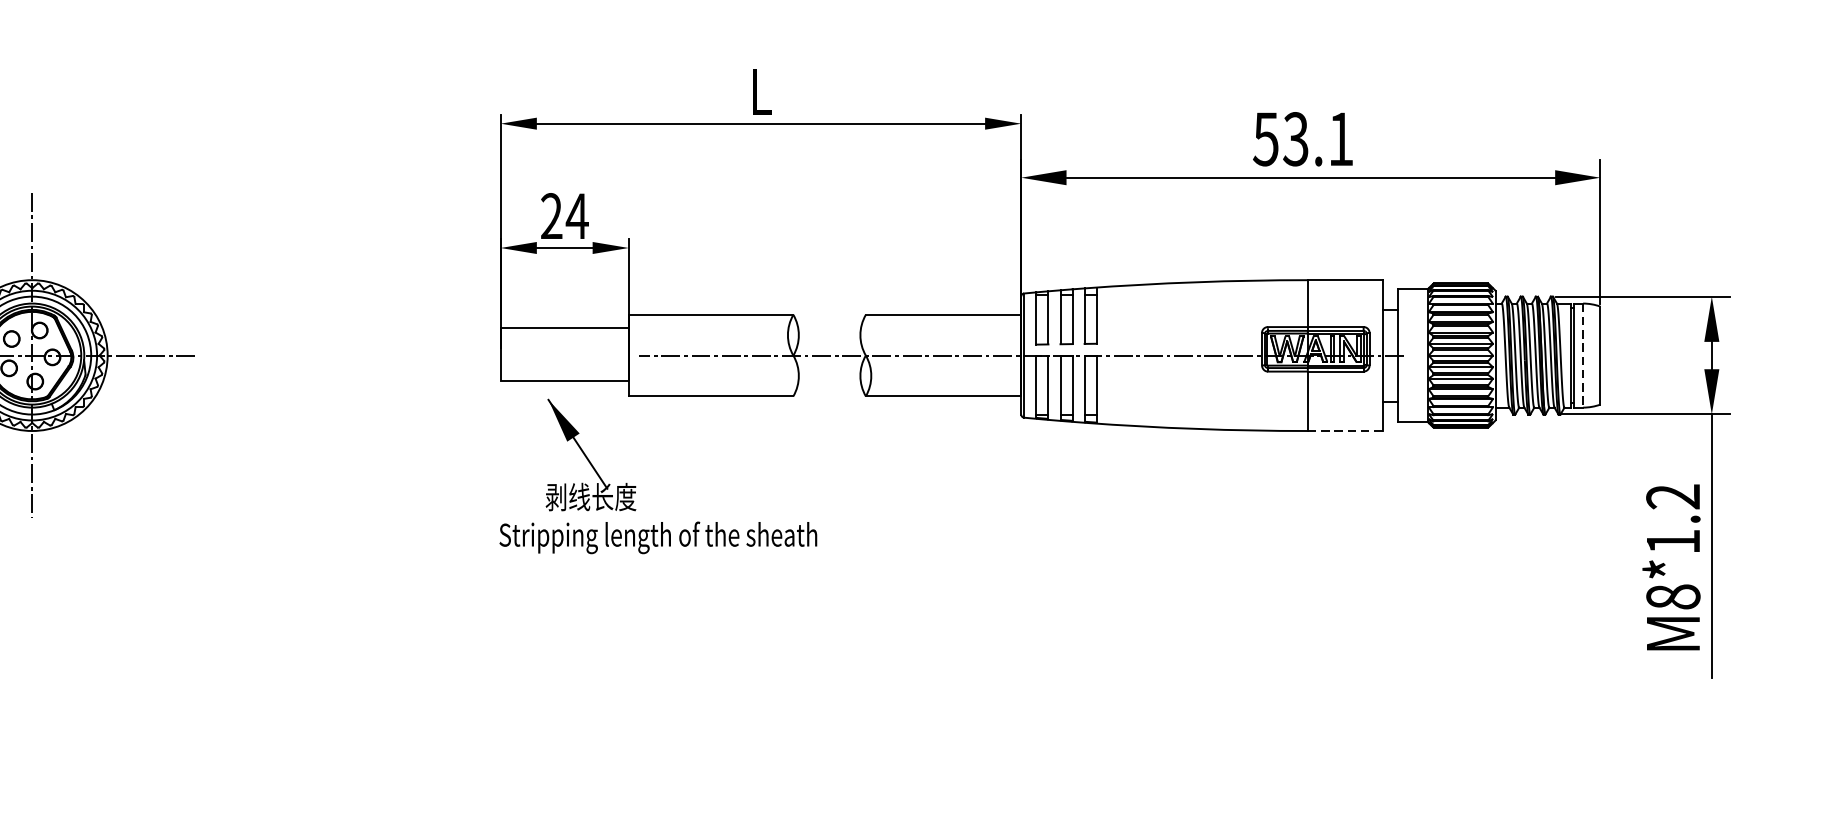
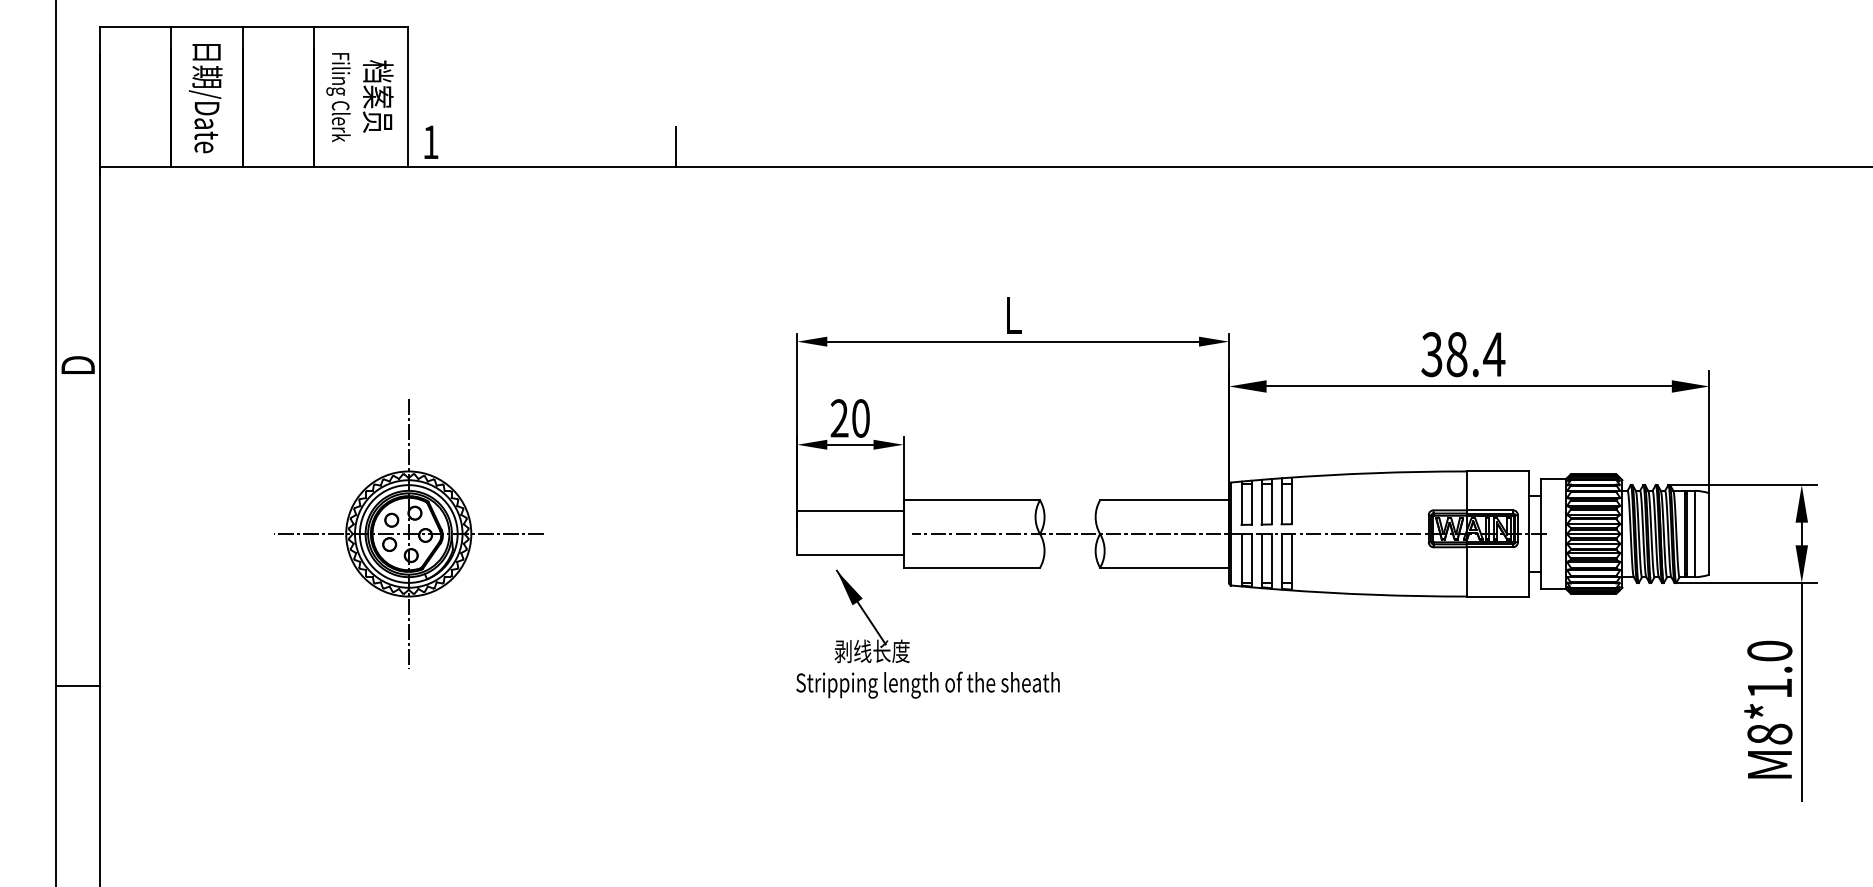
text: (1303, 139) -> (1463, 354), 53.1 -> 38.4
text: (576, 216) -> (860, 418), 24 -> 20
line: (1583, 356) -> (1695, 534), dashed -> solid
line: (1346, 430) -> (1498, 596), dashed -> solid
text: (1672, 496) -> (1769, 650), M8*1.2 -> M8*1.0

